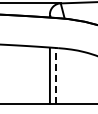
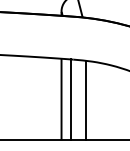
line: (56, 75) -> (70, 98), dashed -> solid
line: (67, 76) -> (86, 100), added

